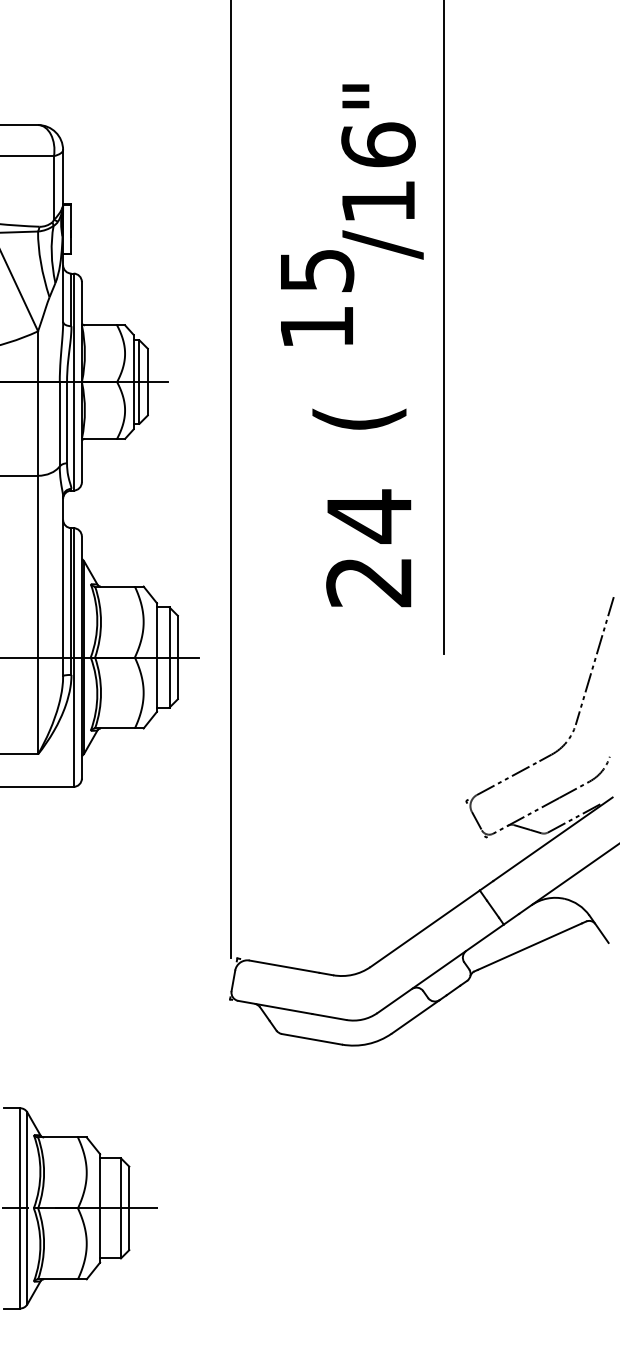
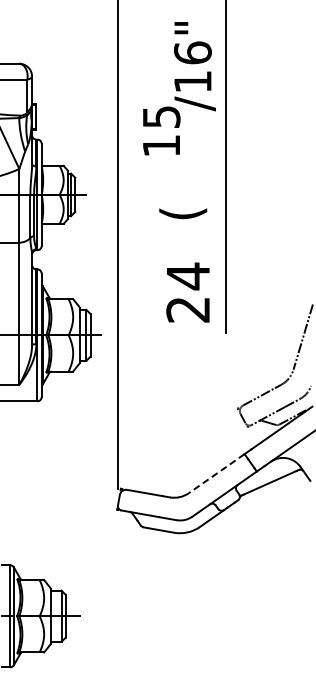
text: (352, 214) -> (179, 88), moved
text: (367, 548) -> (187, 292), moved
line: (424, 928) -> (216, 473), solid -> dashed

